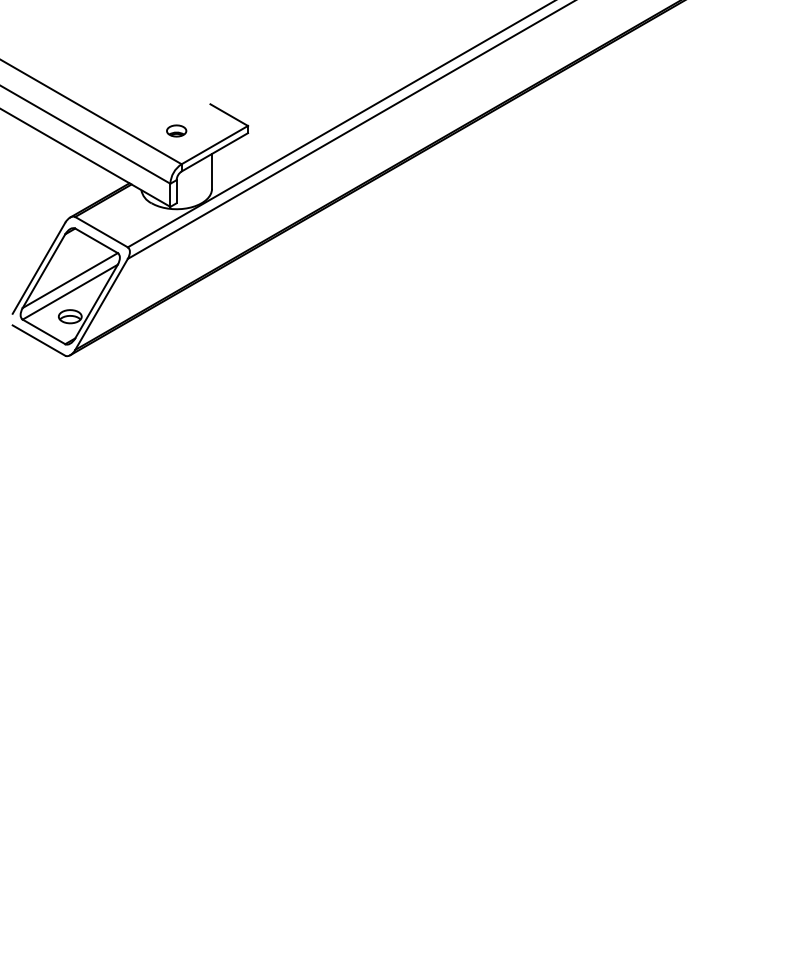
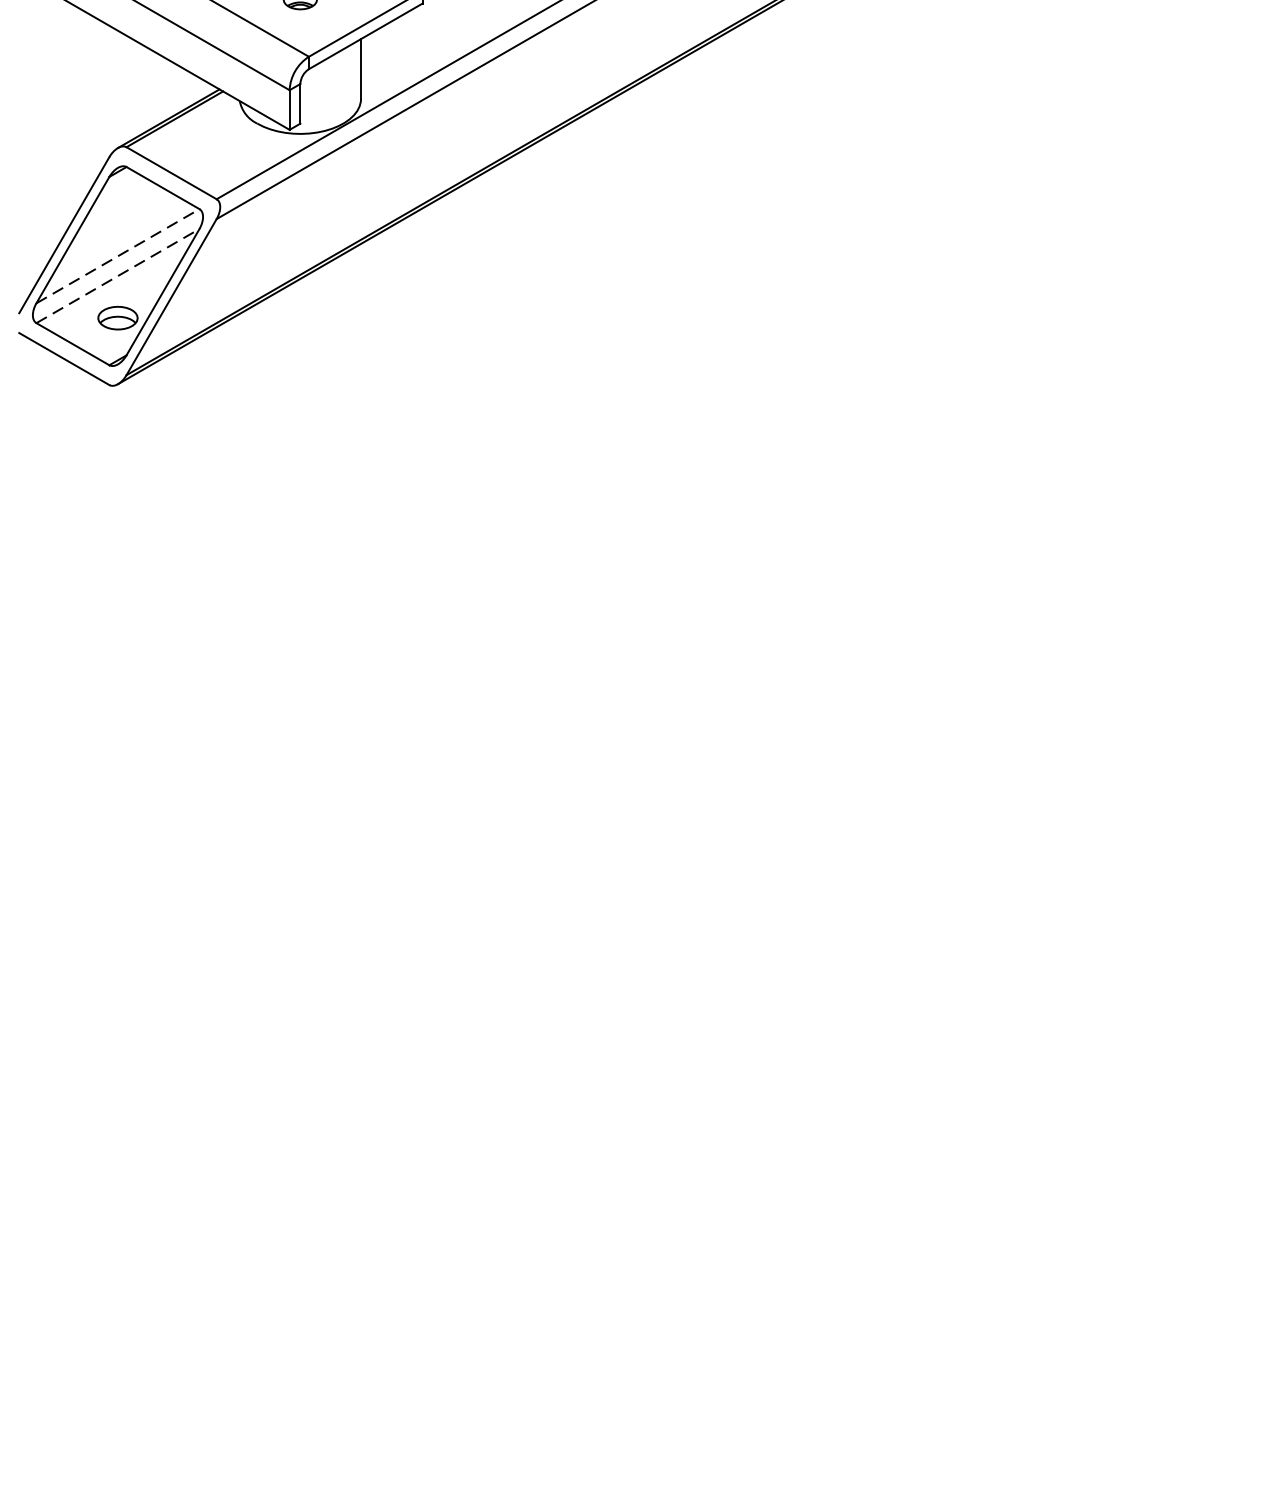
line: (70, 280) -> (118, 256), solid -> dashed
line: (70, 292) -> (118, 276), solid -> dashed

